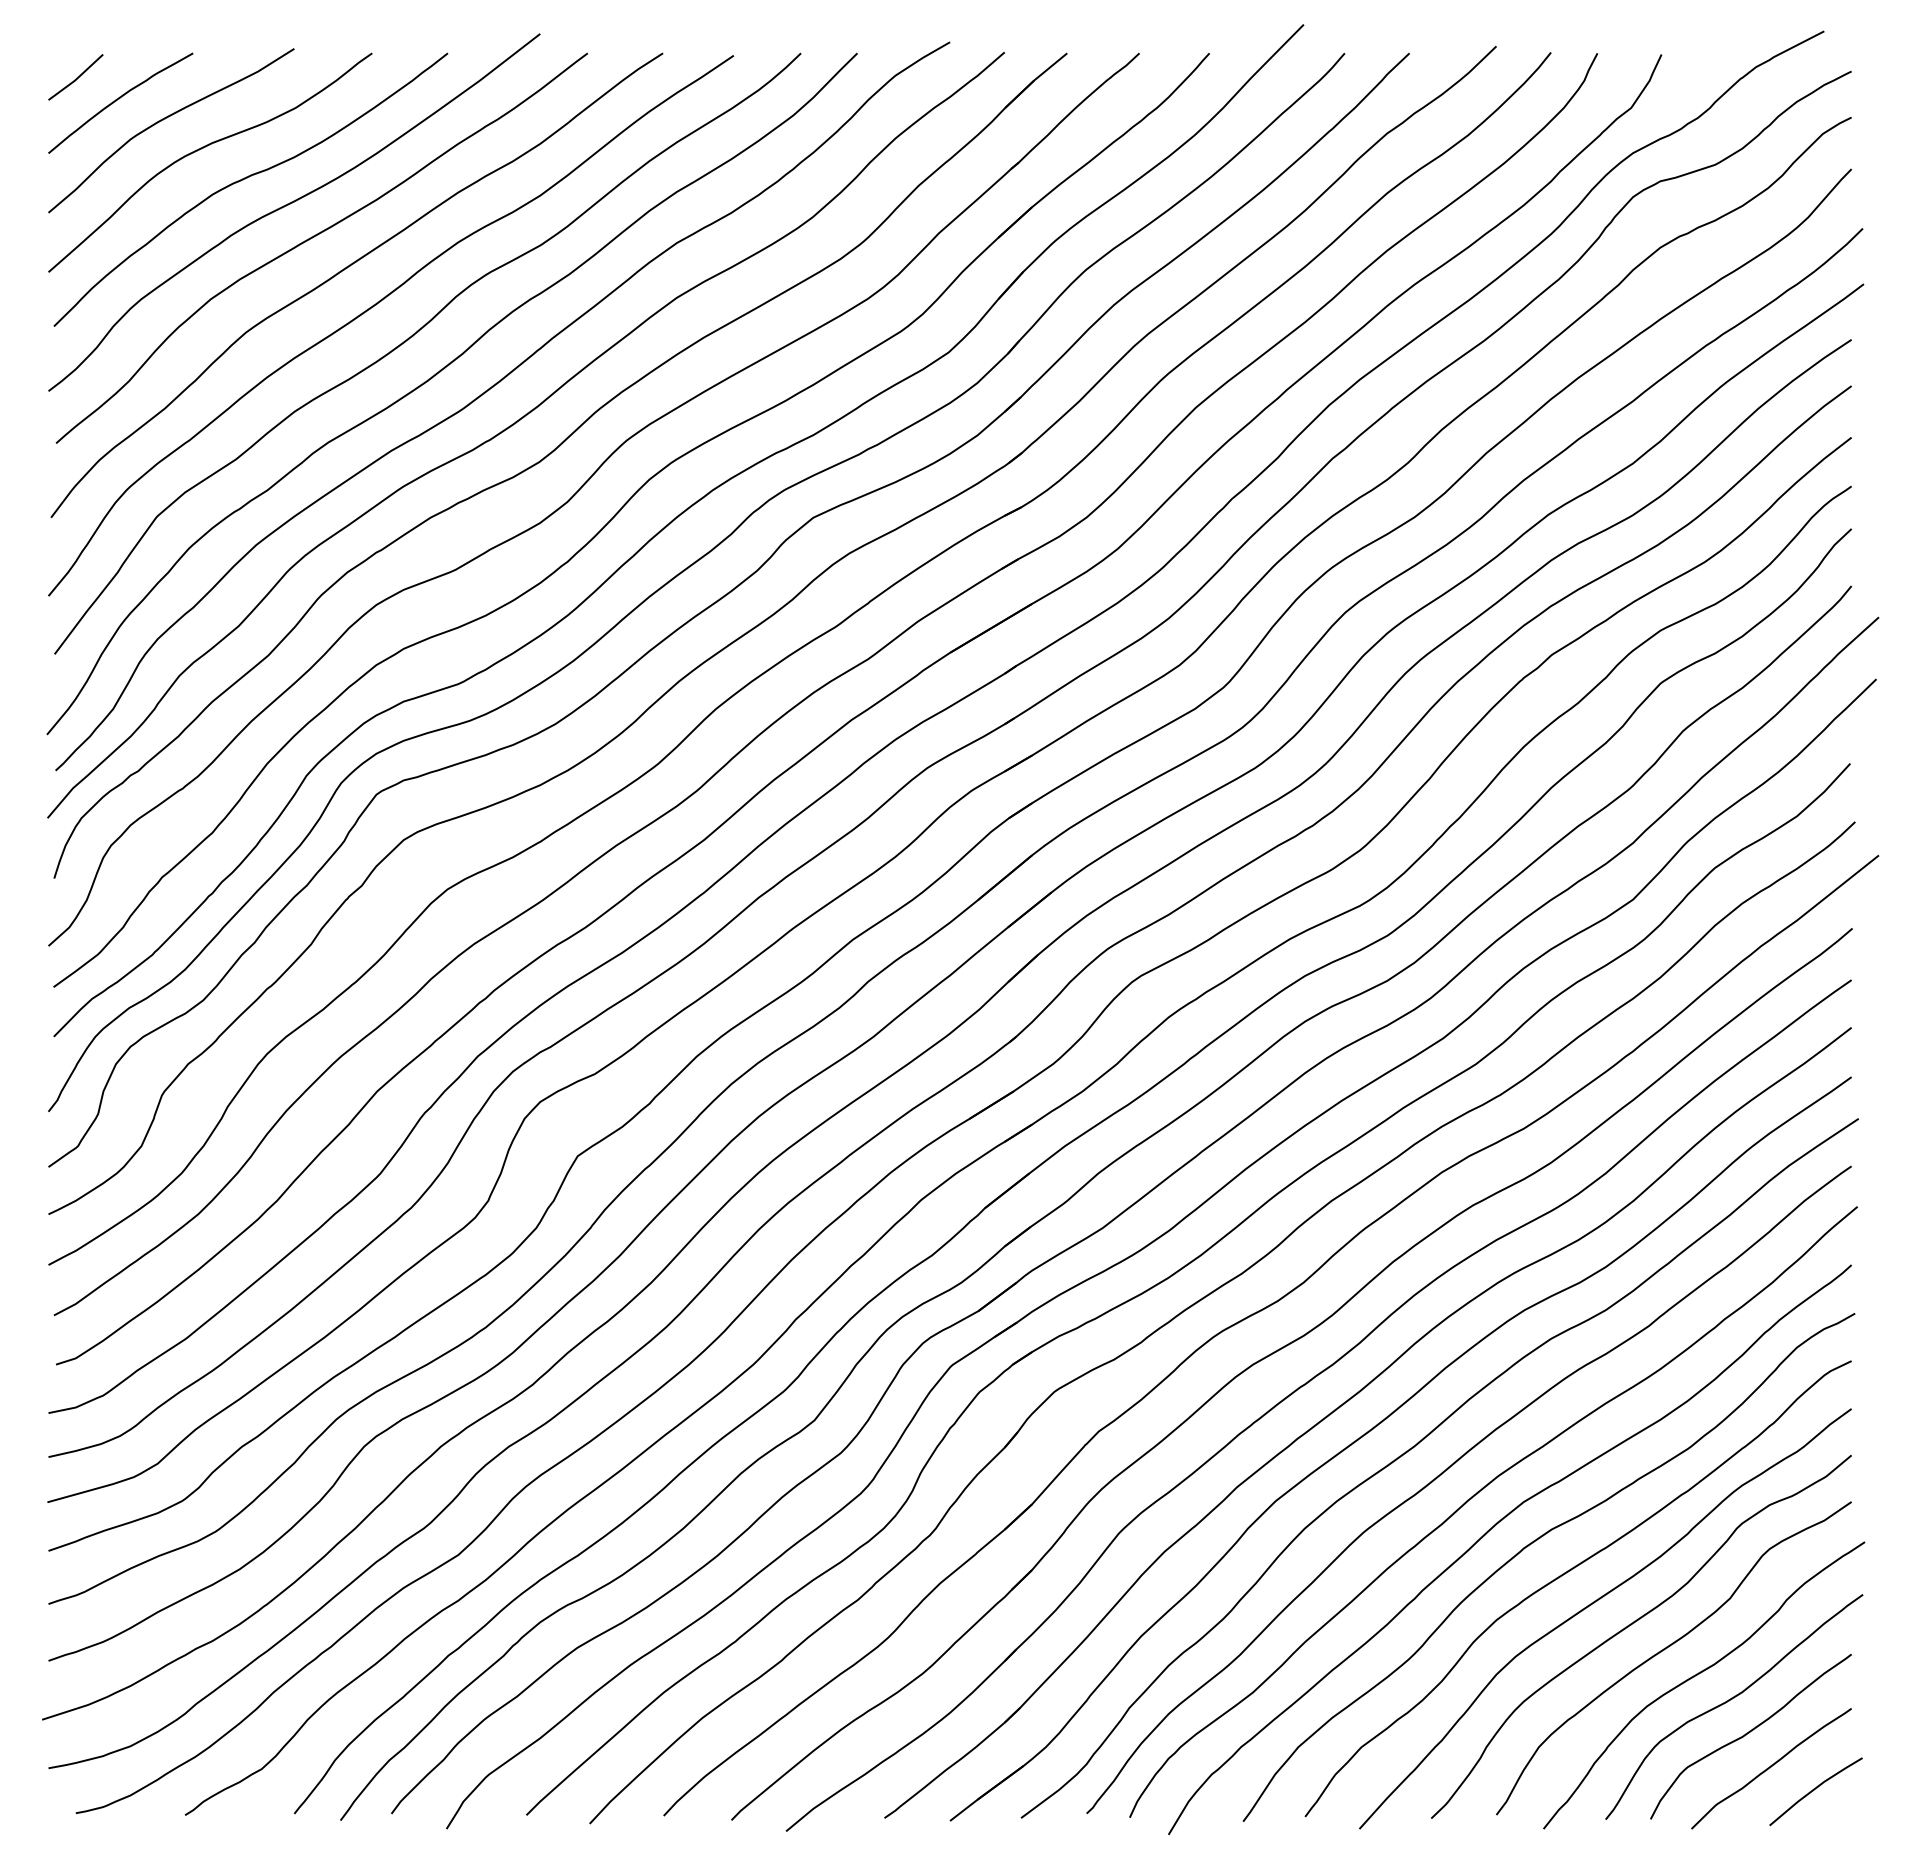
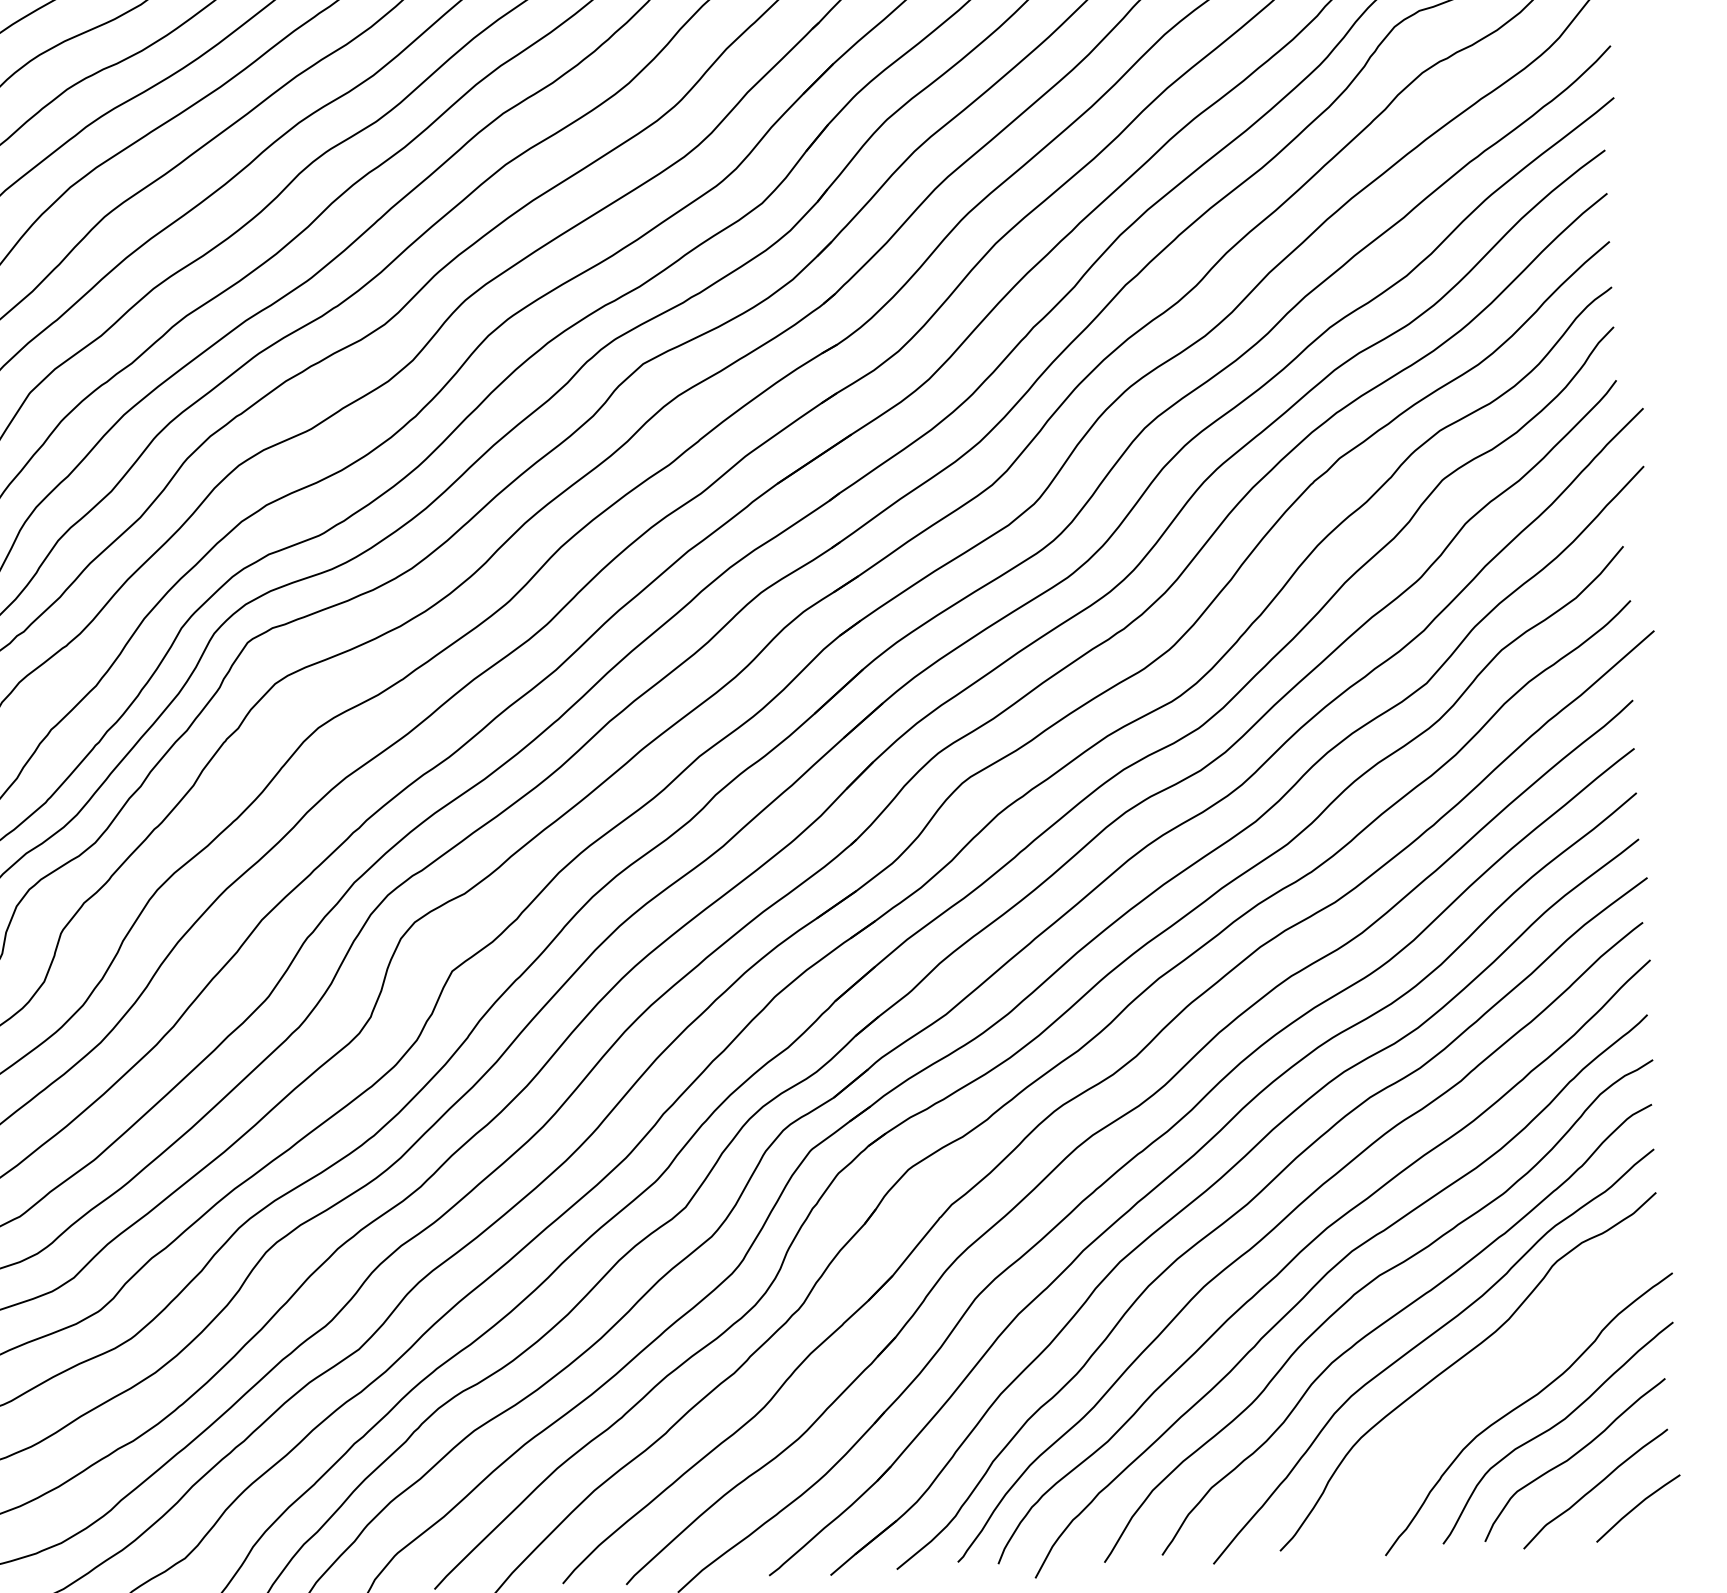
curve: (1667, 1648) -> (1493, 1381), removed

